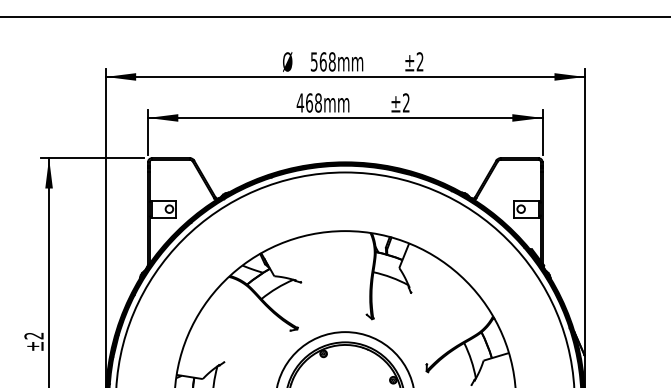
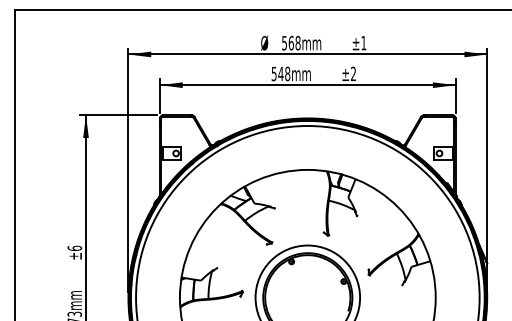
text: (419, 60) -> (363, 42), ±2 -> ±1
text: (304, 102) -> (277, 73), 468mm -> 548mm
text: (33, 334) -> (74, 247), ±2 -> ±6

